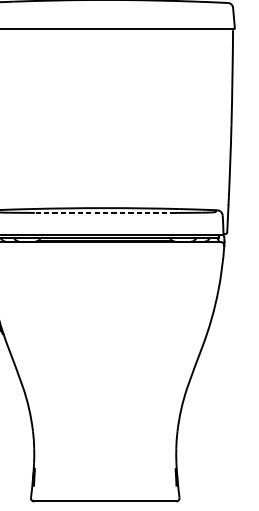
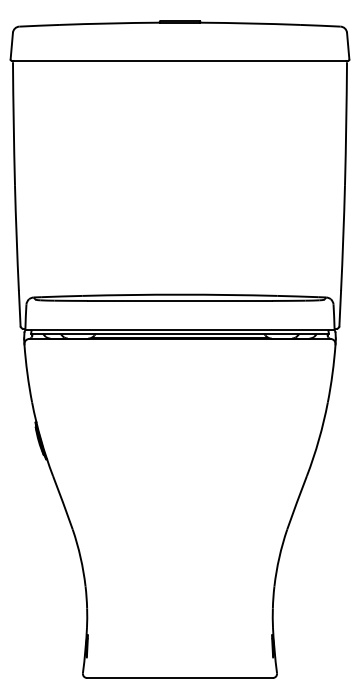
line: (104, 212) -> (179, 300), dashed -> solid

